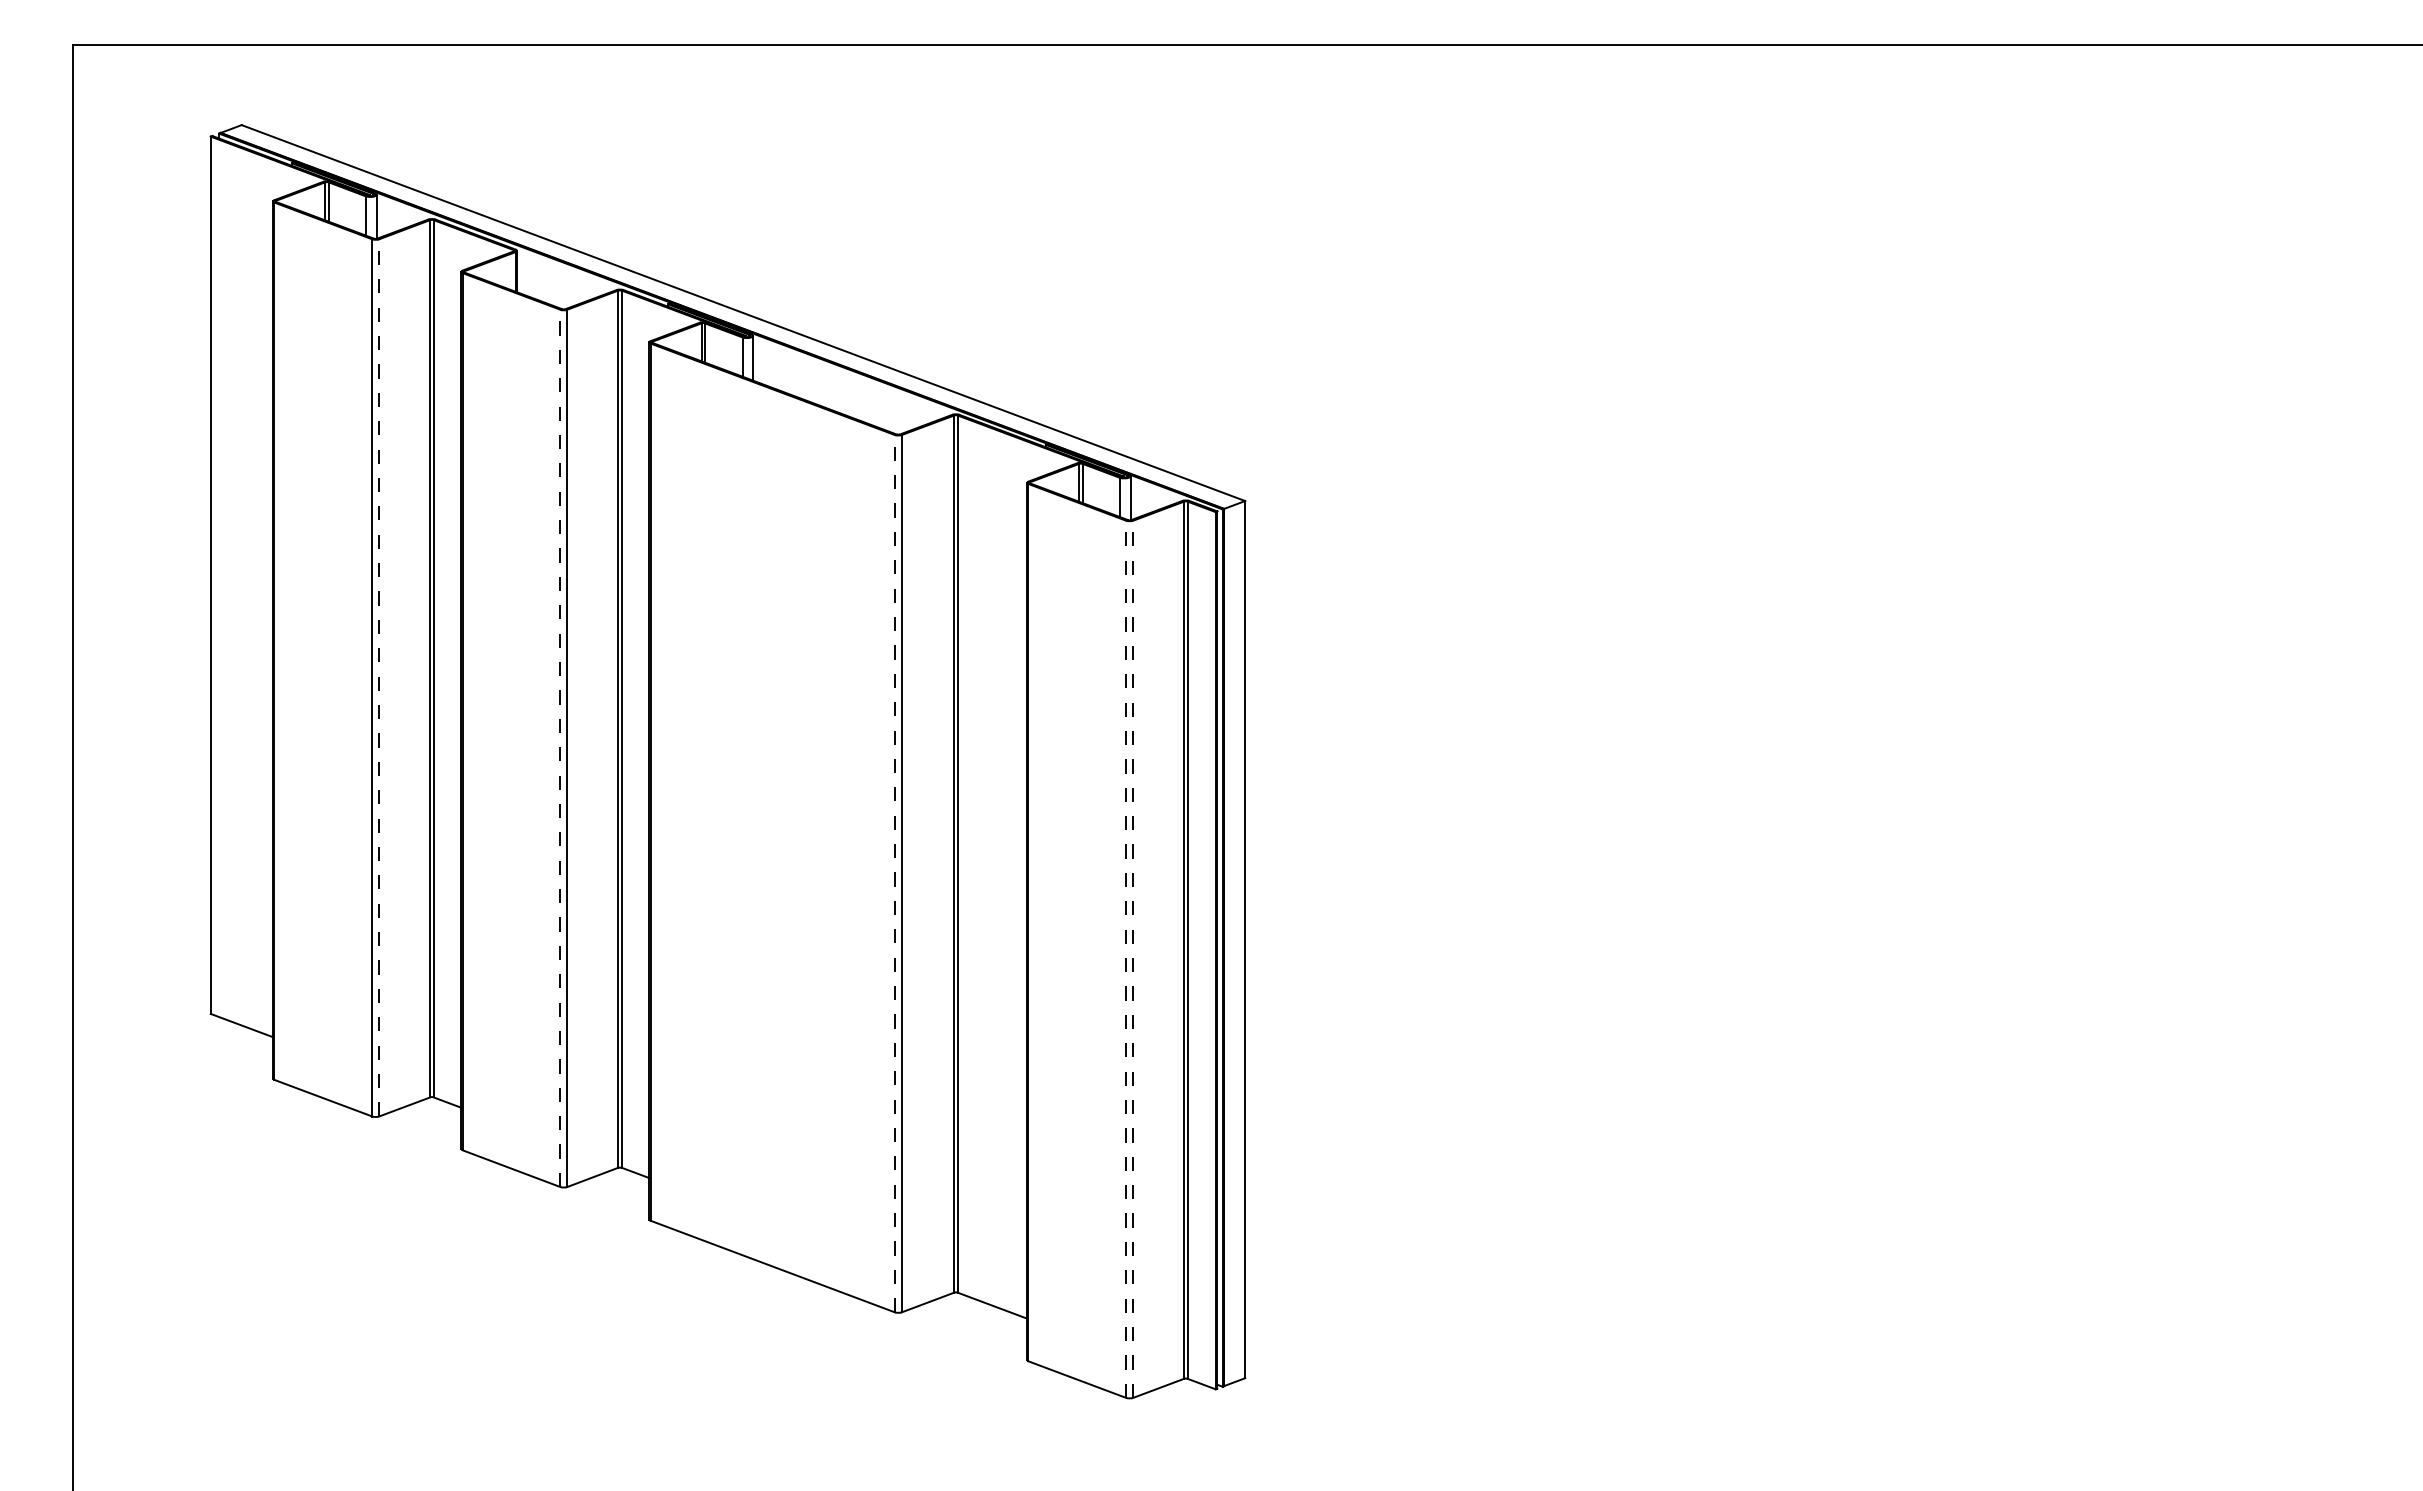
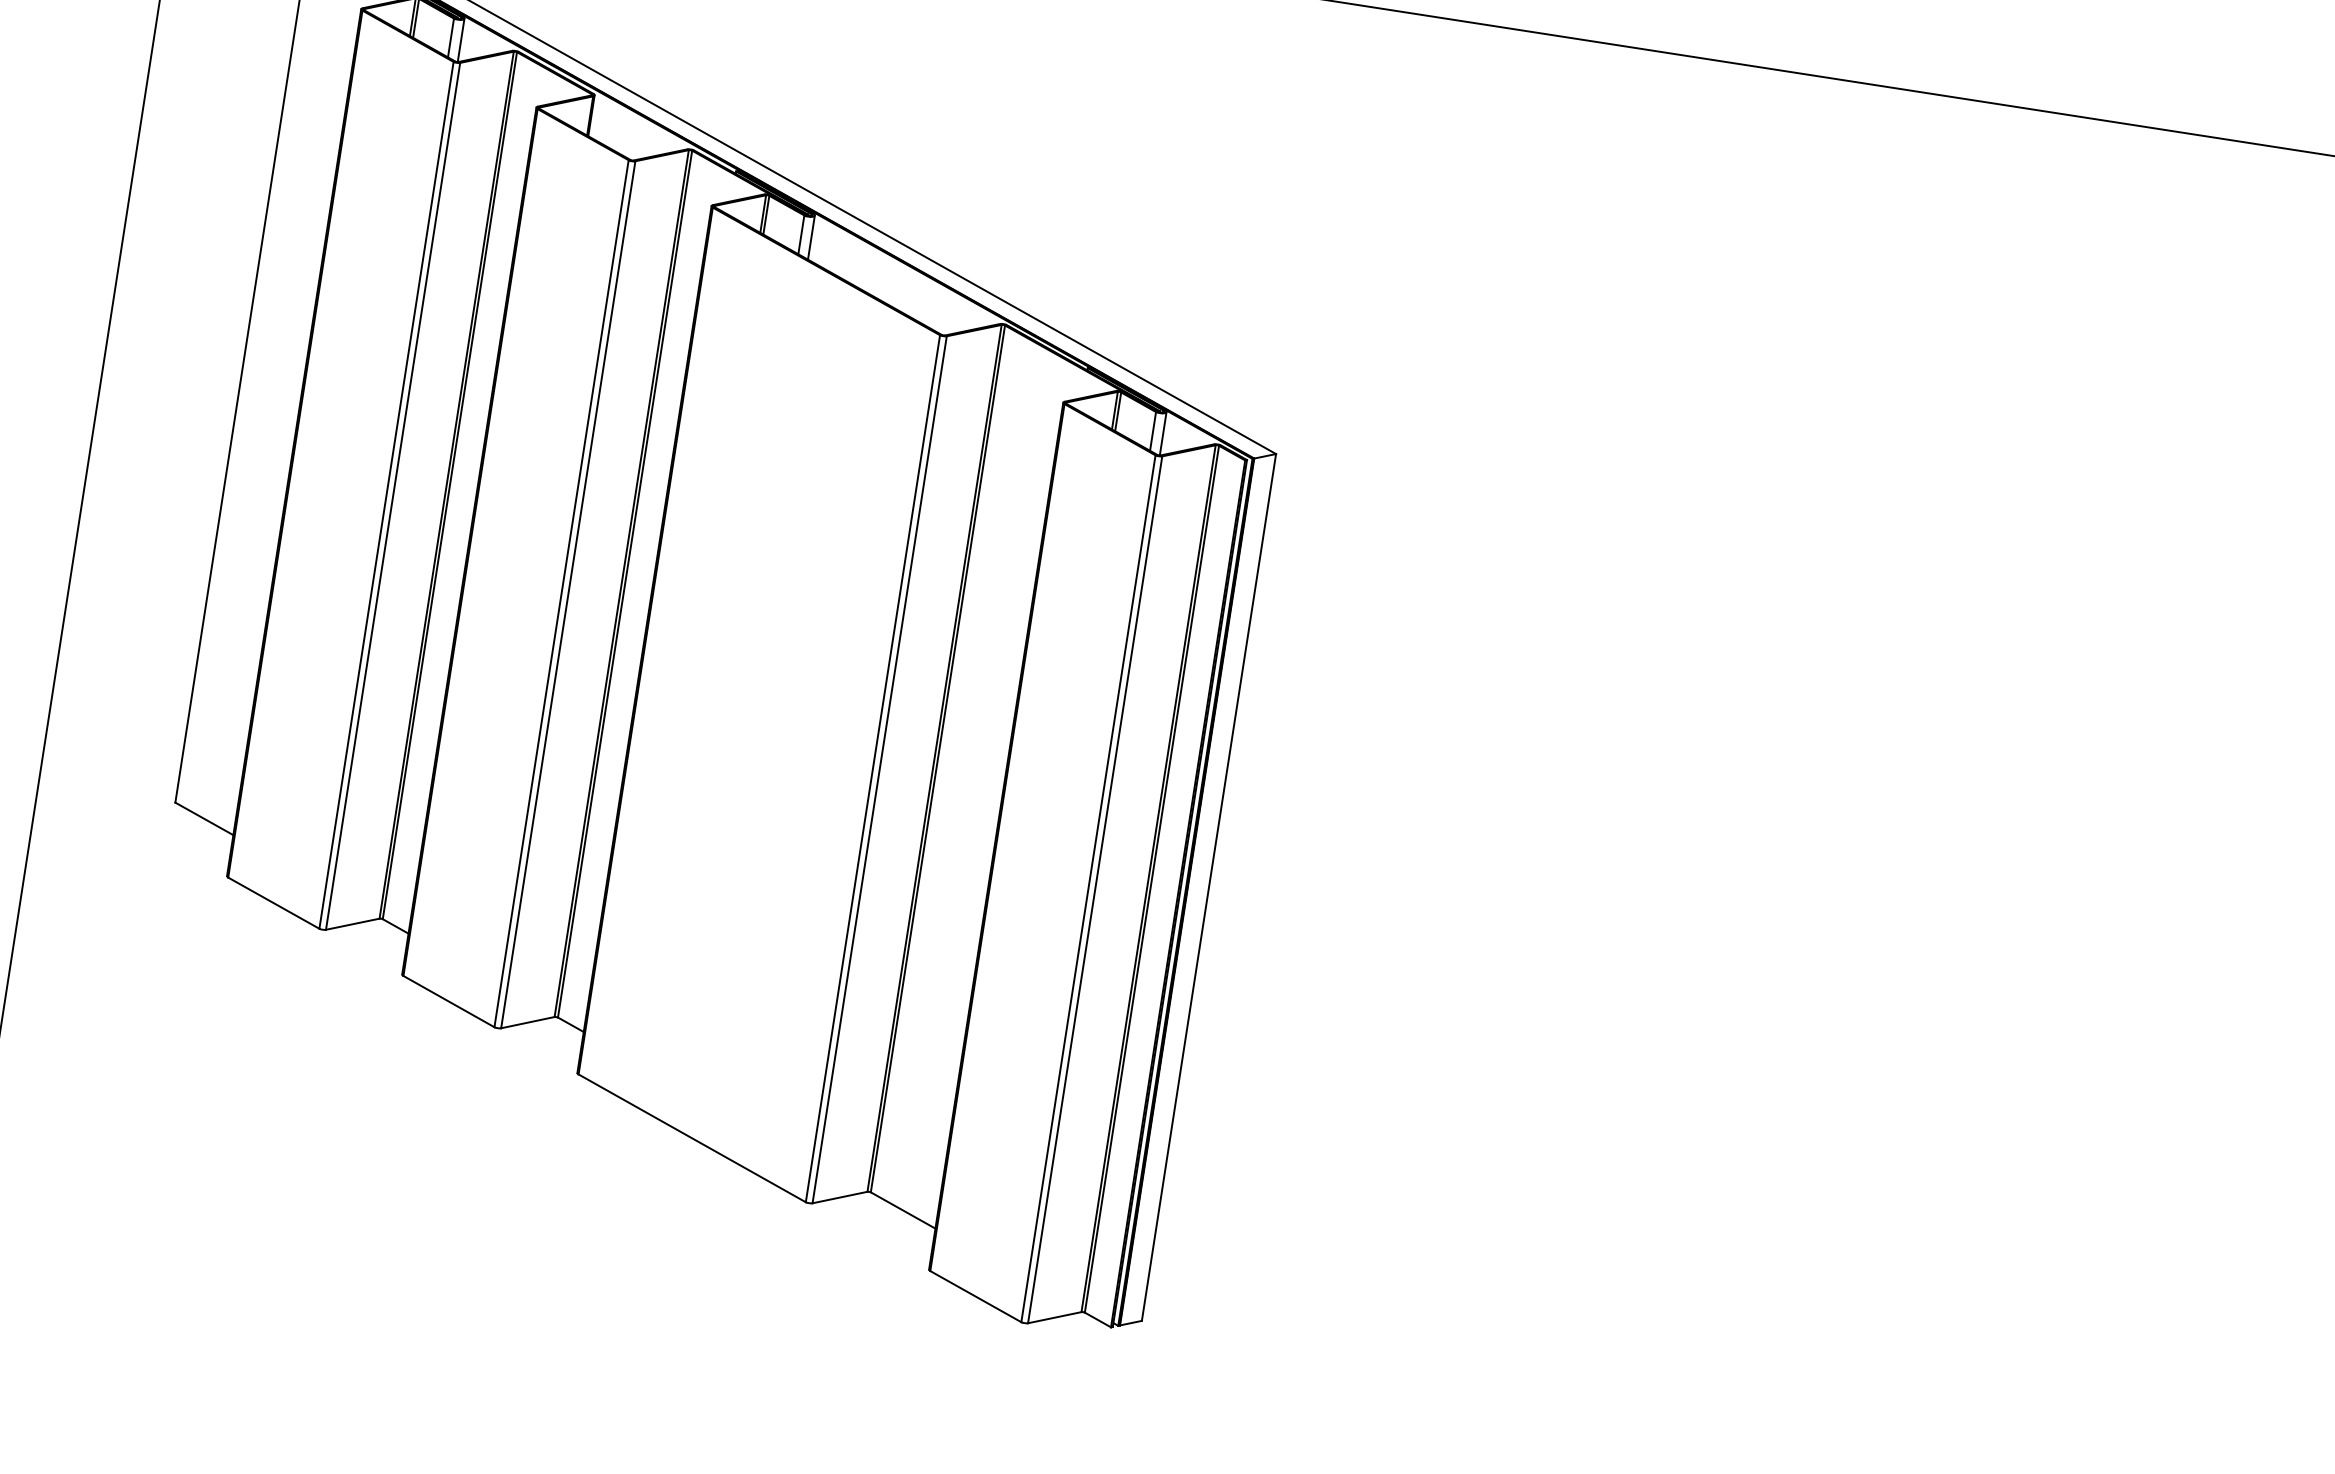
line: (379, 677) -> (393, 495), dashed -> solid
line: (560, 748) -> (561, 593), dashed -> solid
line: (894, 873) -> (872, 768), dashed -> solid
line: (1126, 959) -> (1088, 888), dashed -> solid
line: (1133, 959) -> (1095, 890), dashed -> solid

